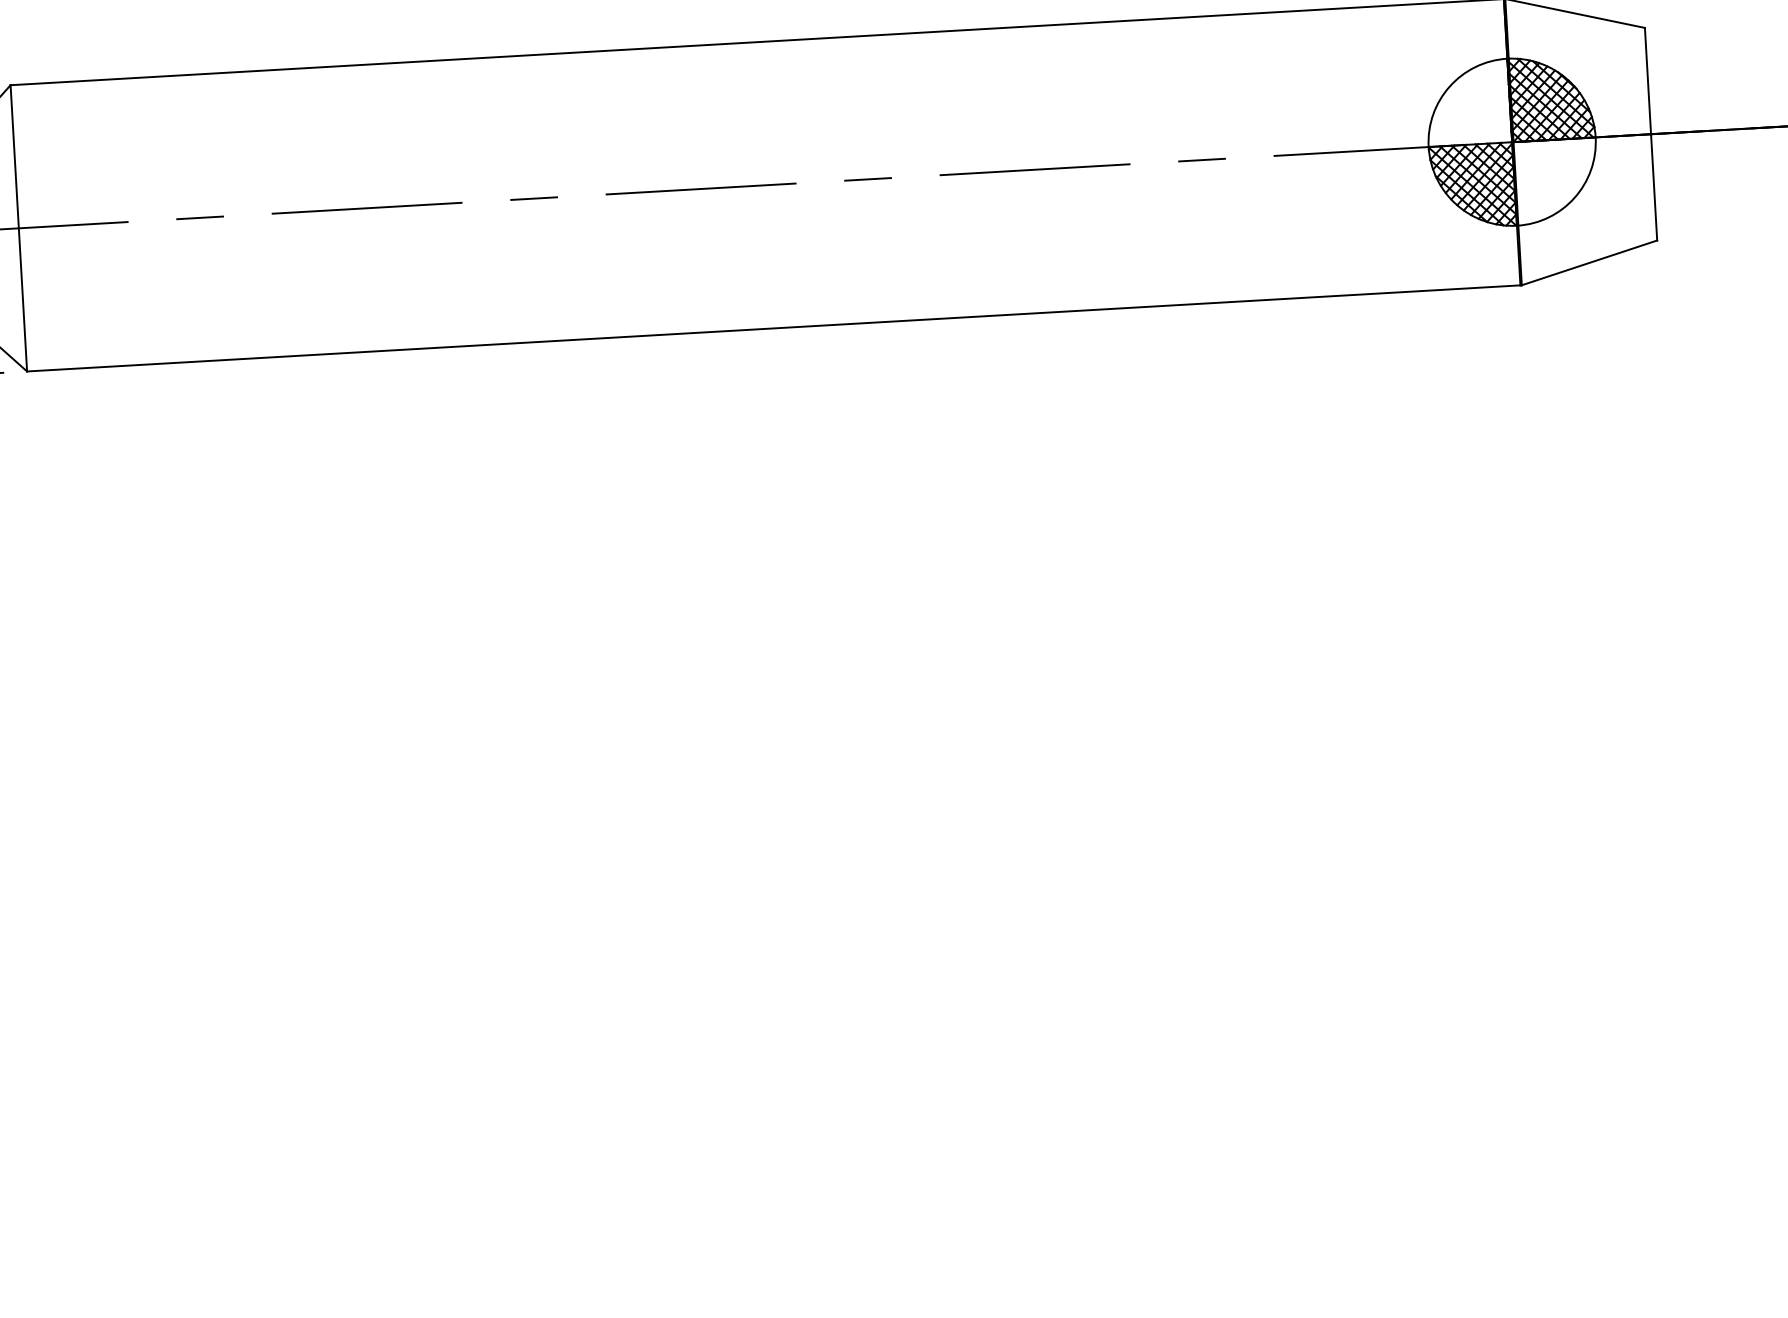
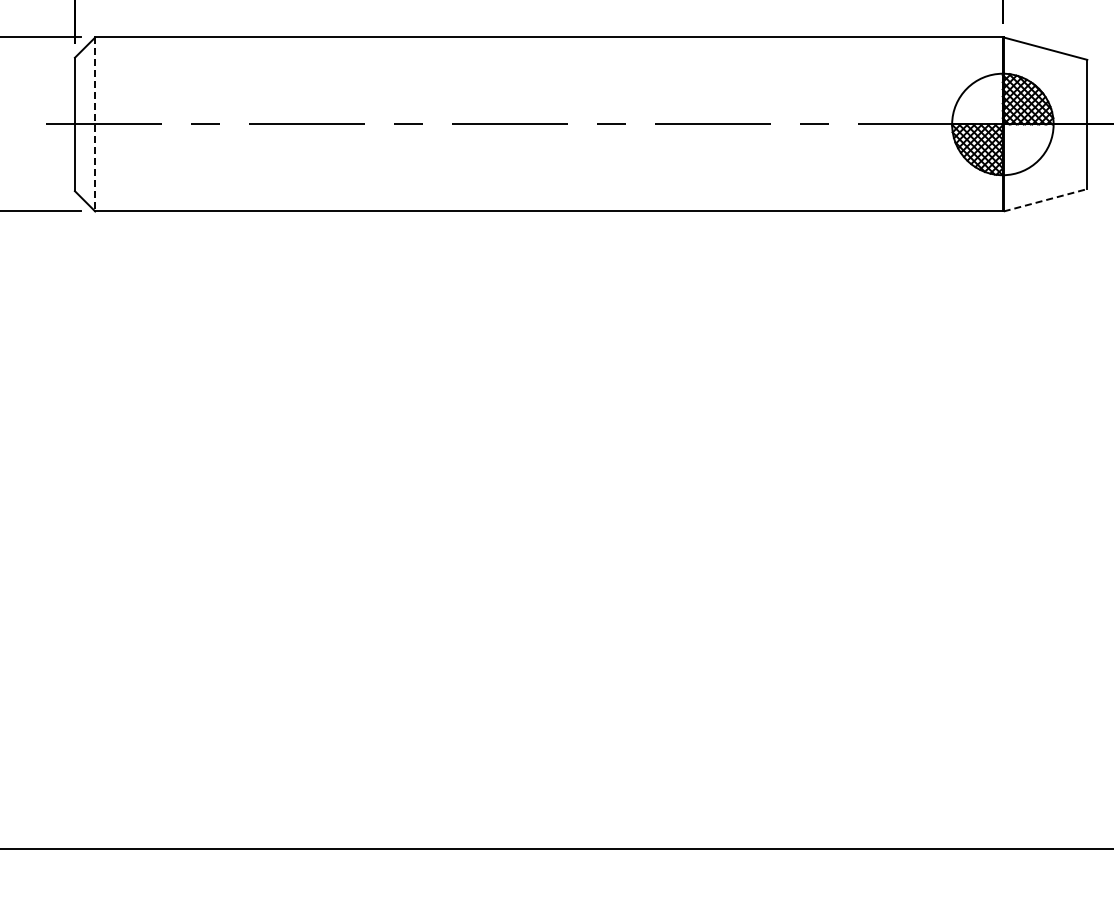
line: (19, 228) -> (95, 124), solid -> dashed
line: (1591, 263) -> (1046, 200), solid -> dashed

